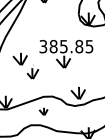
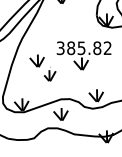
text: (89, 46) -> (107, 48), 385.85 -> 385.82
part: (43, 111) -> (60, 114), size x1.67

